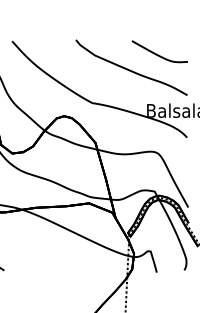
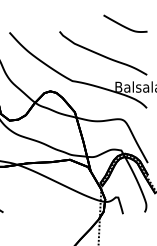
curve: (158, 53) -> (124, 25), moved

